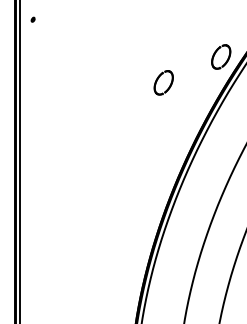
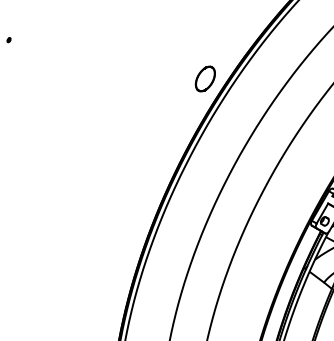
part: (162, 82) -> (144, 105), removed

